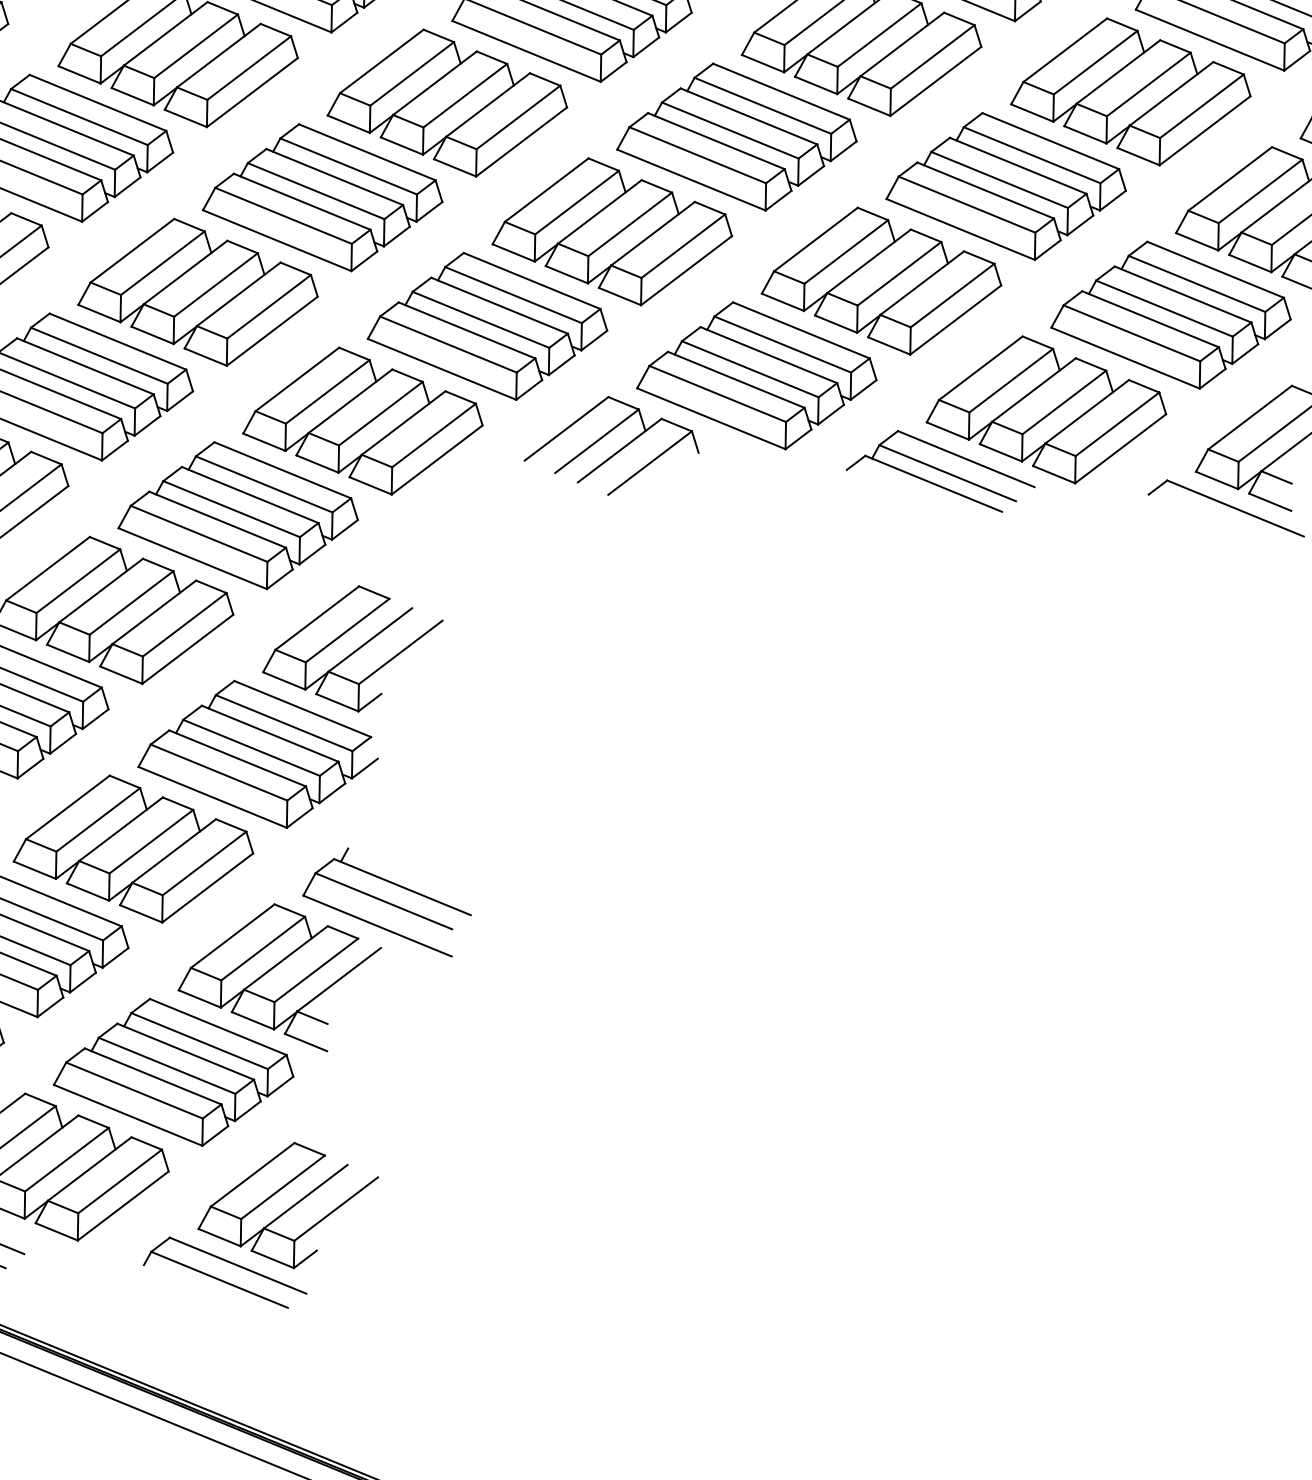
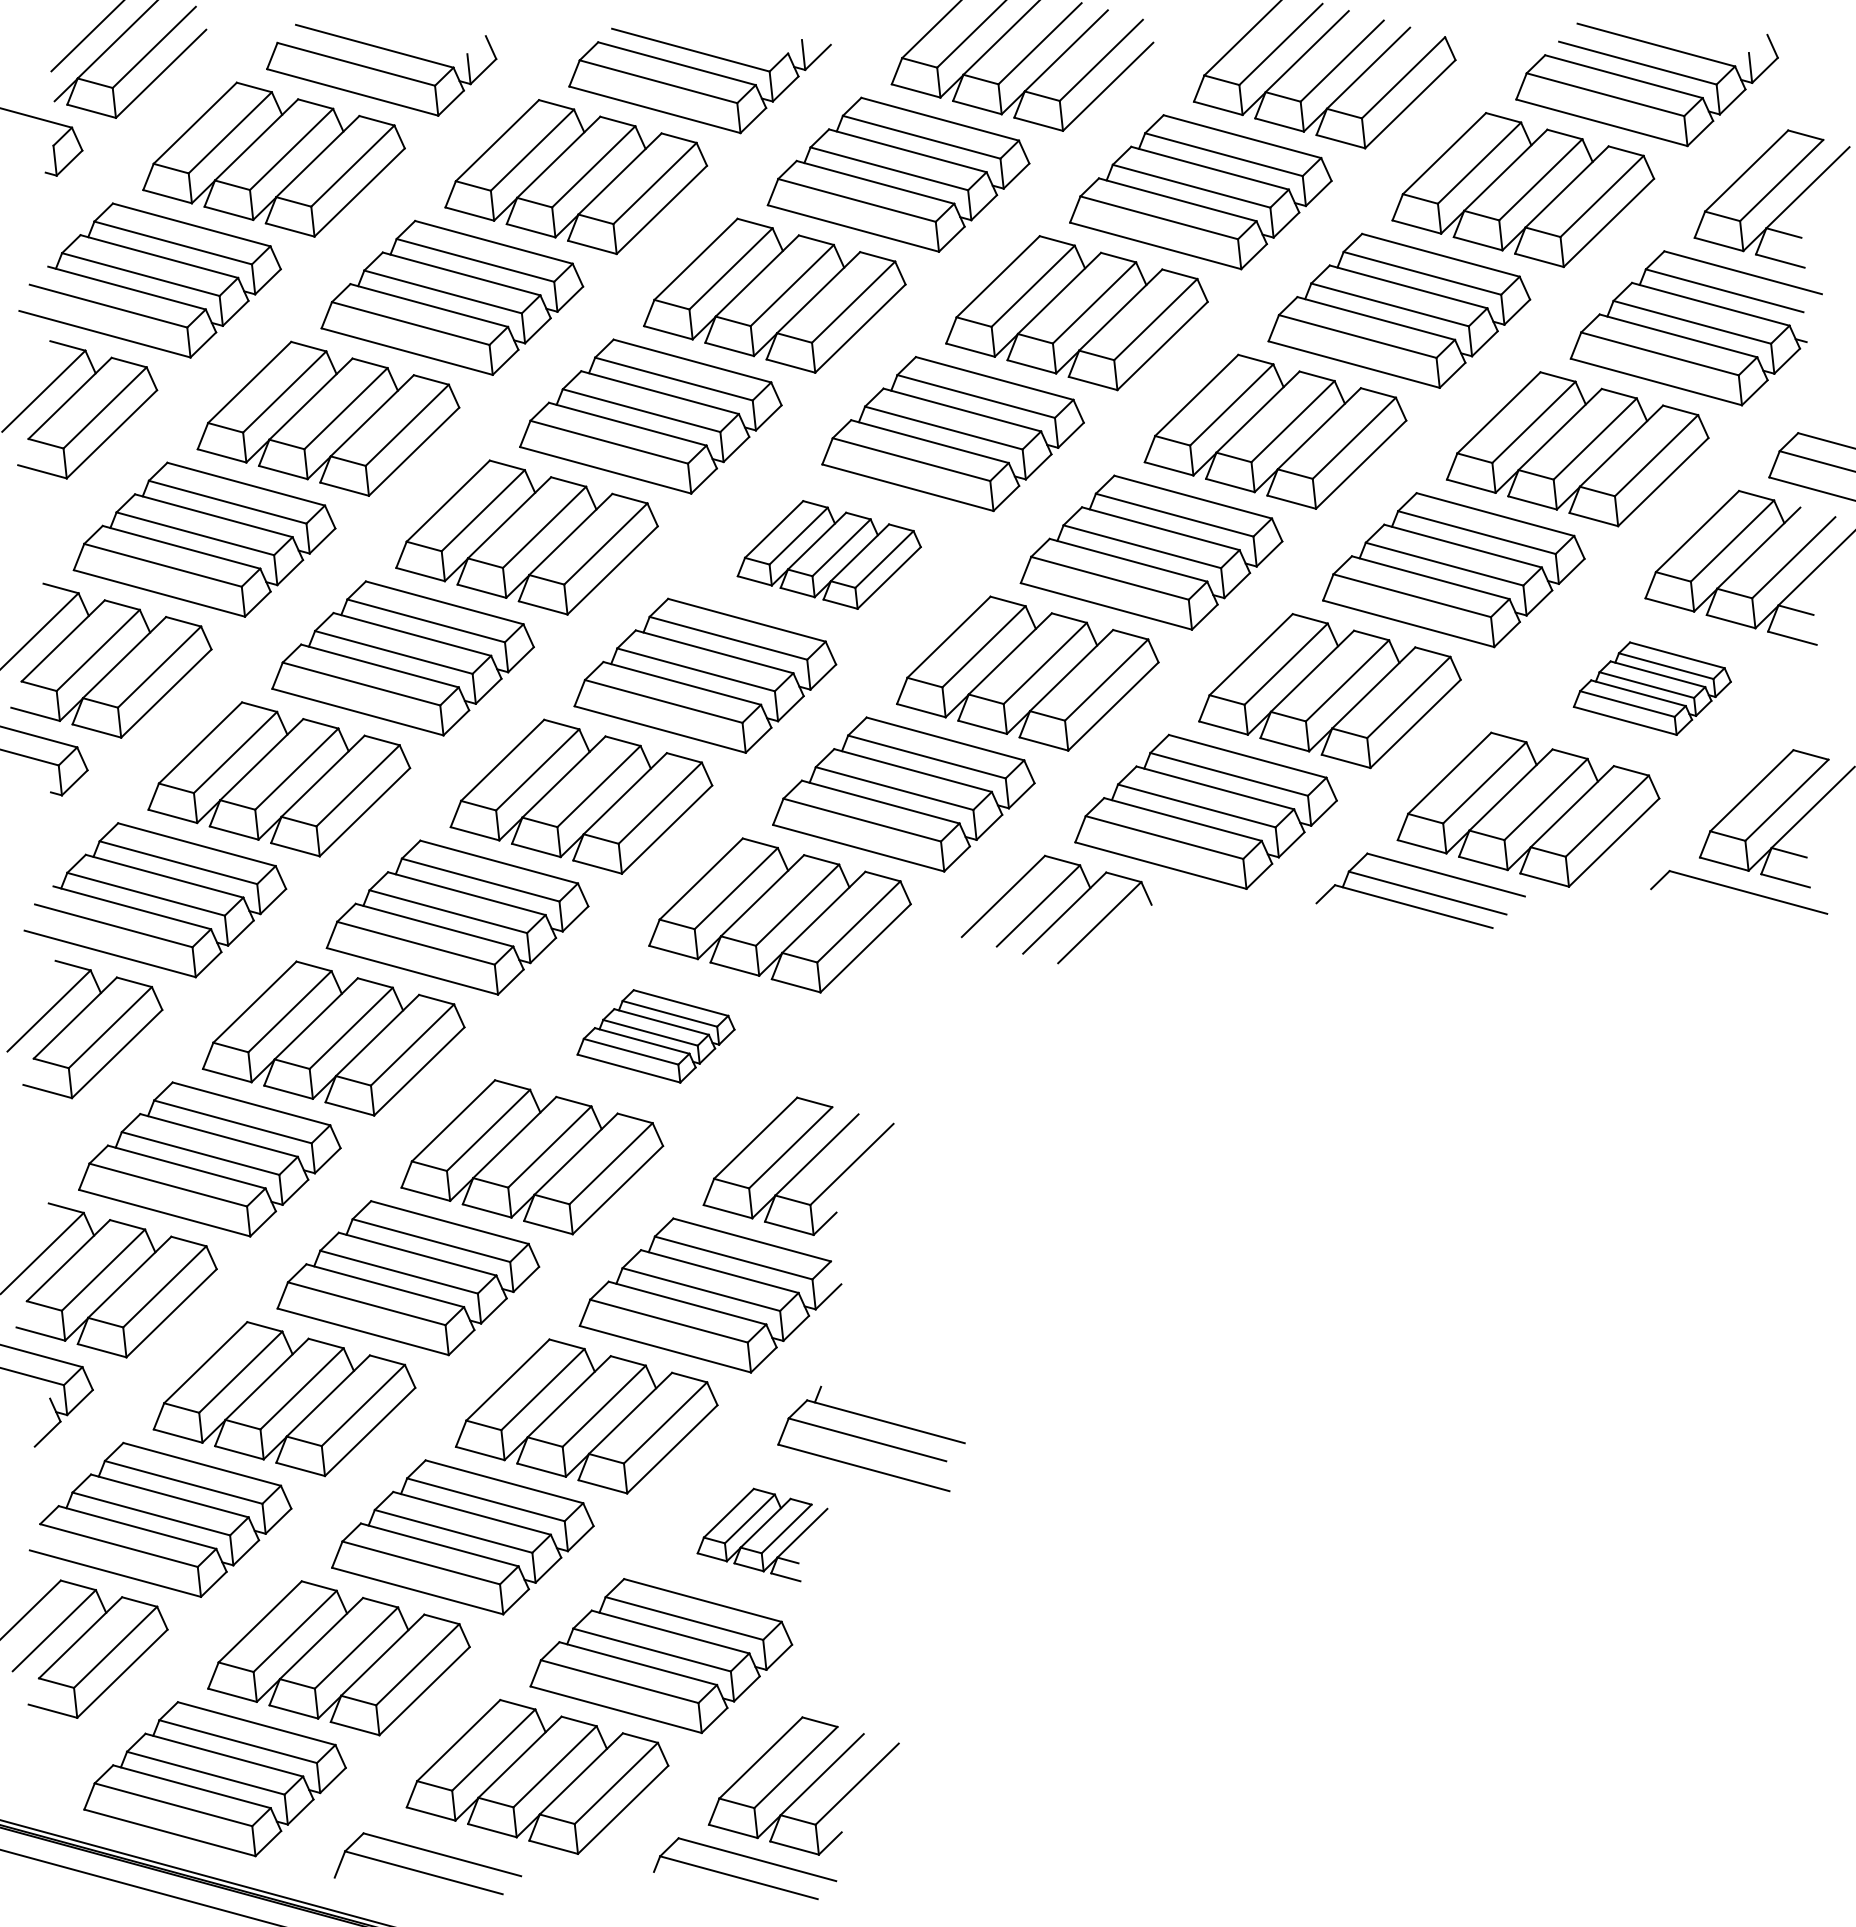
part: (448, 102) -> (829, 554), size x0.7
part: (1172, 314) -> (1652, 688), size x0.6
part: (238, 515) -> (655, 1036), size x0.6
part: (279, 974) -> (762, 1534), size x0.6

